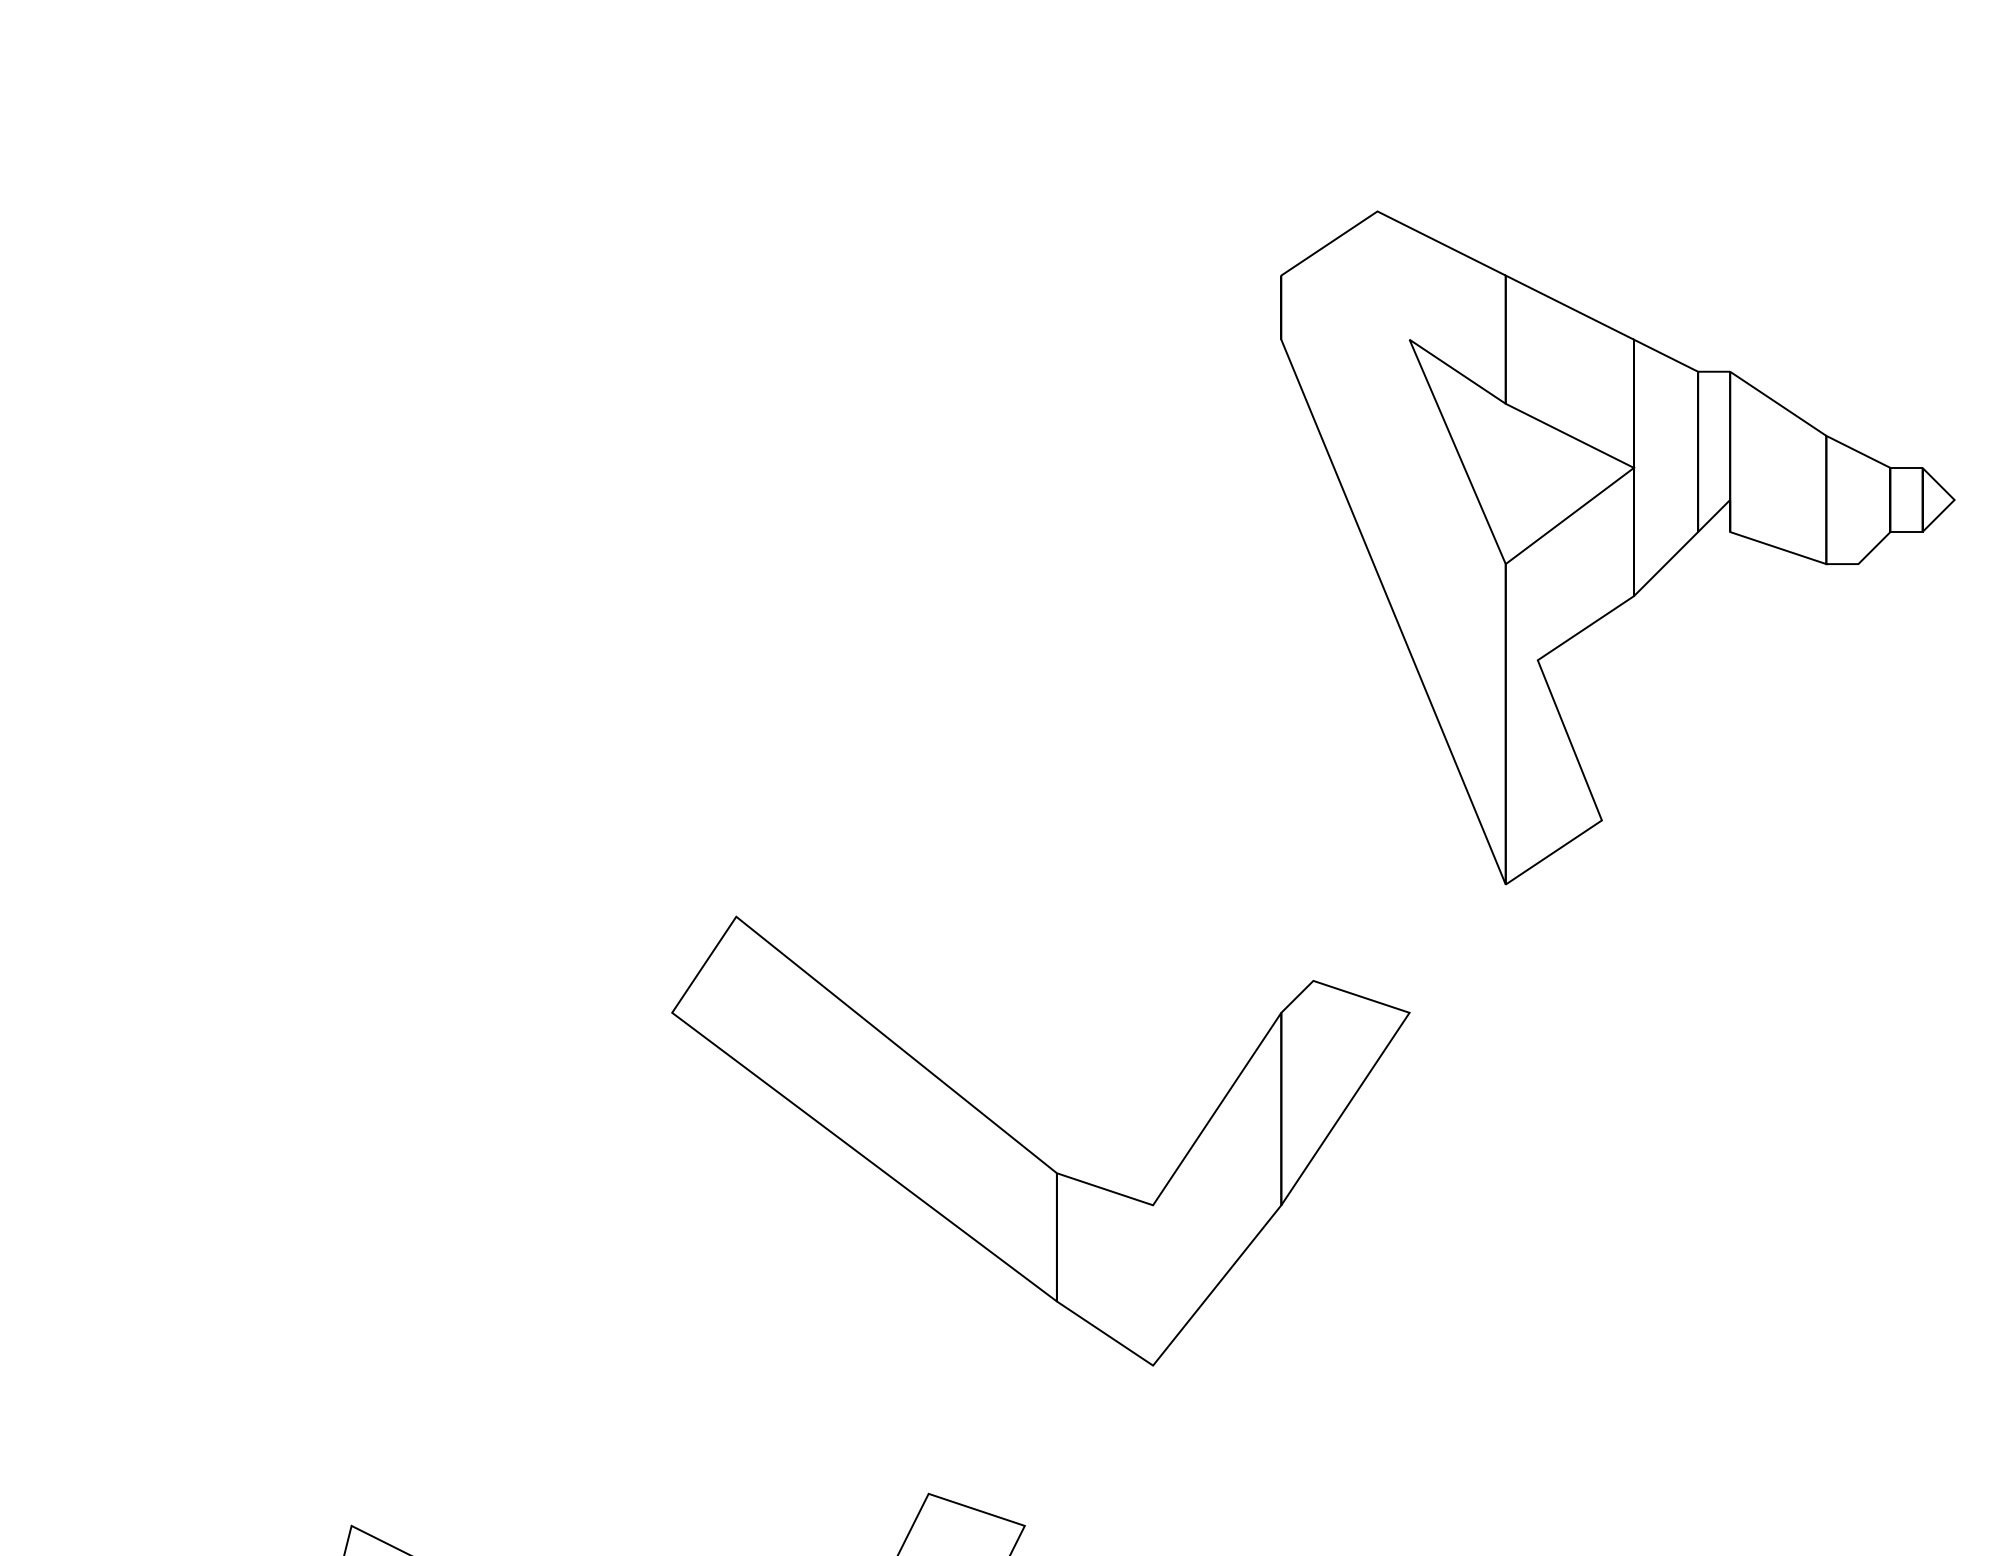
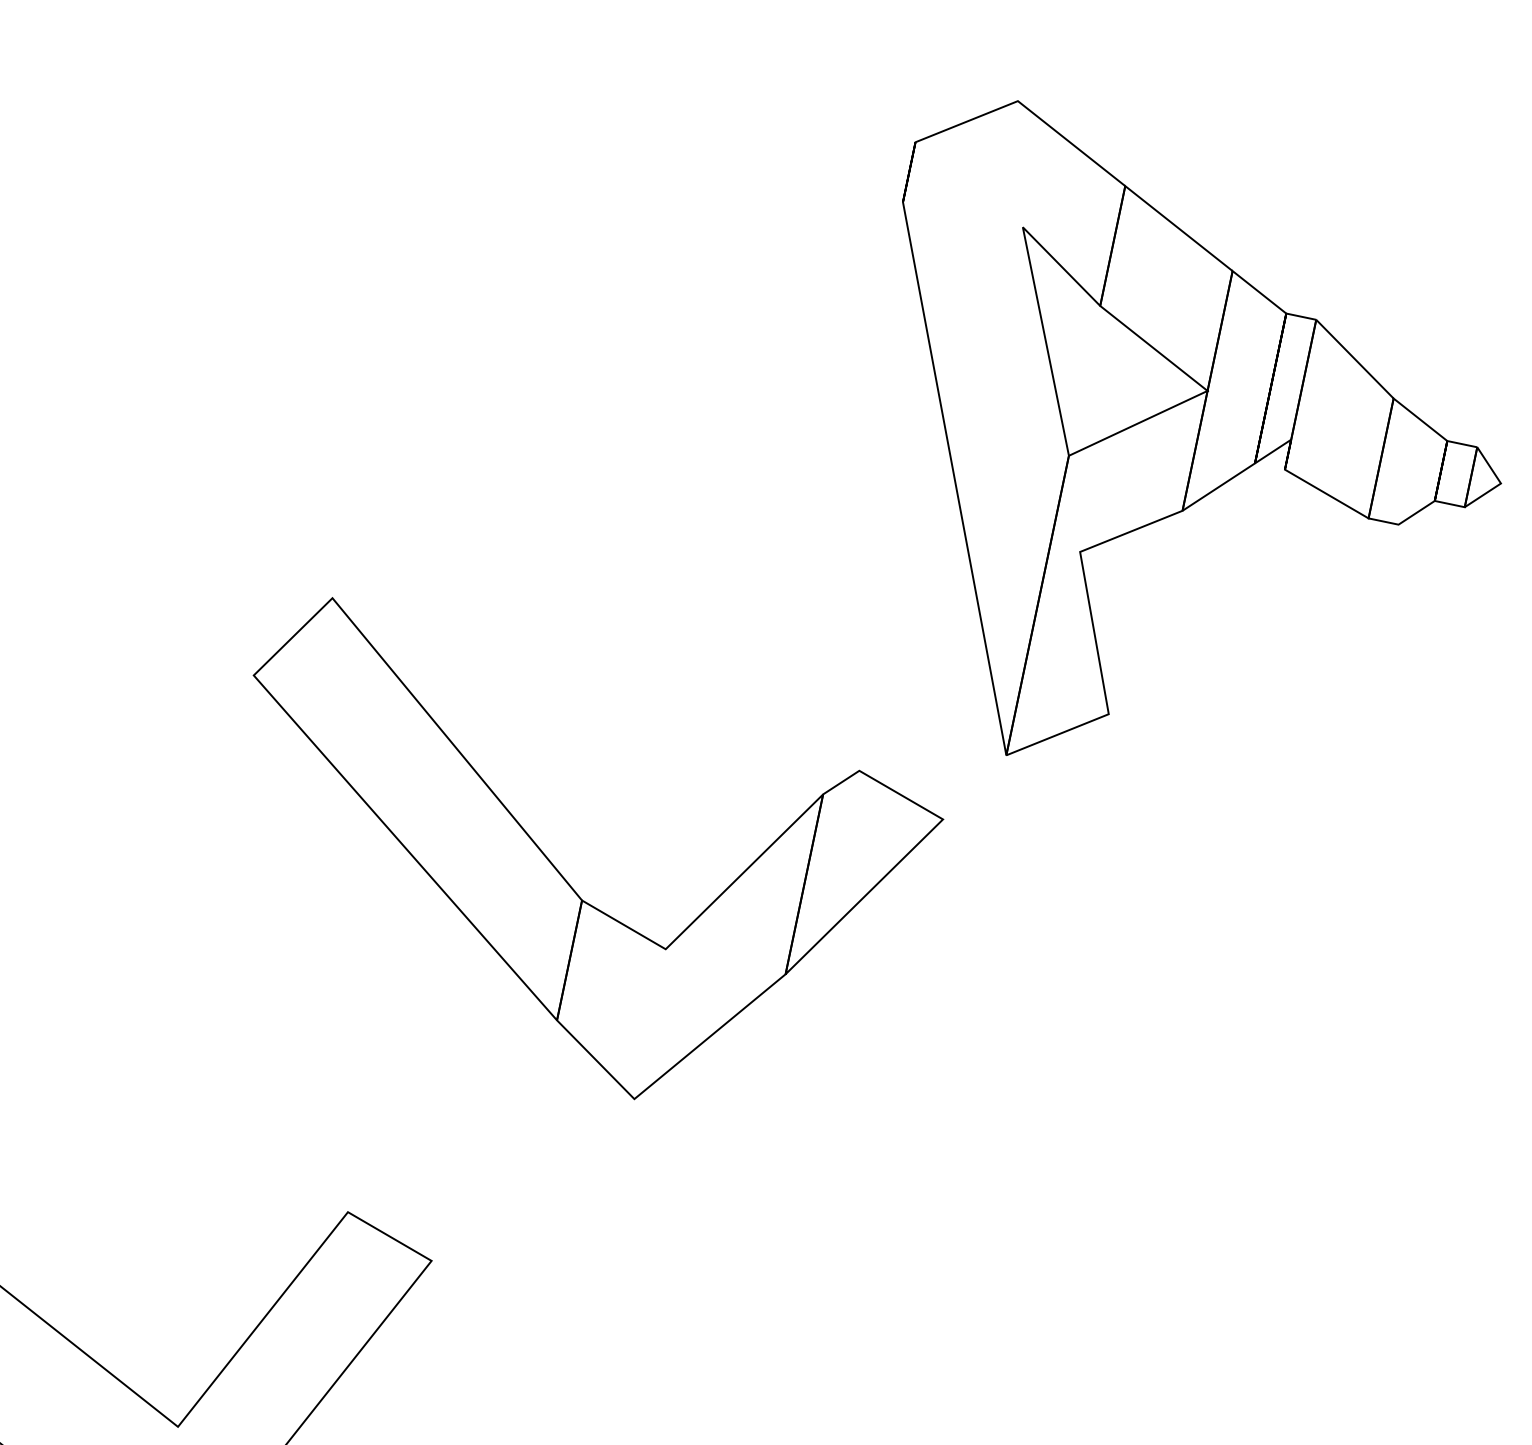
part: (1030, 1150) -> (561, 874), moved

